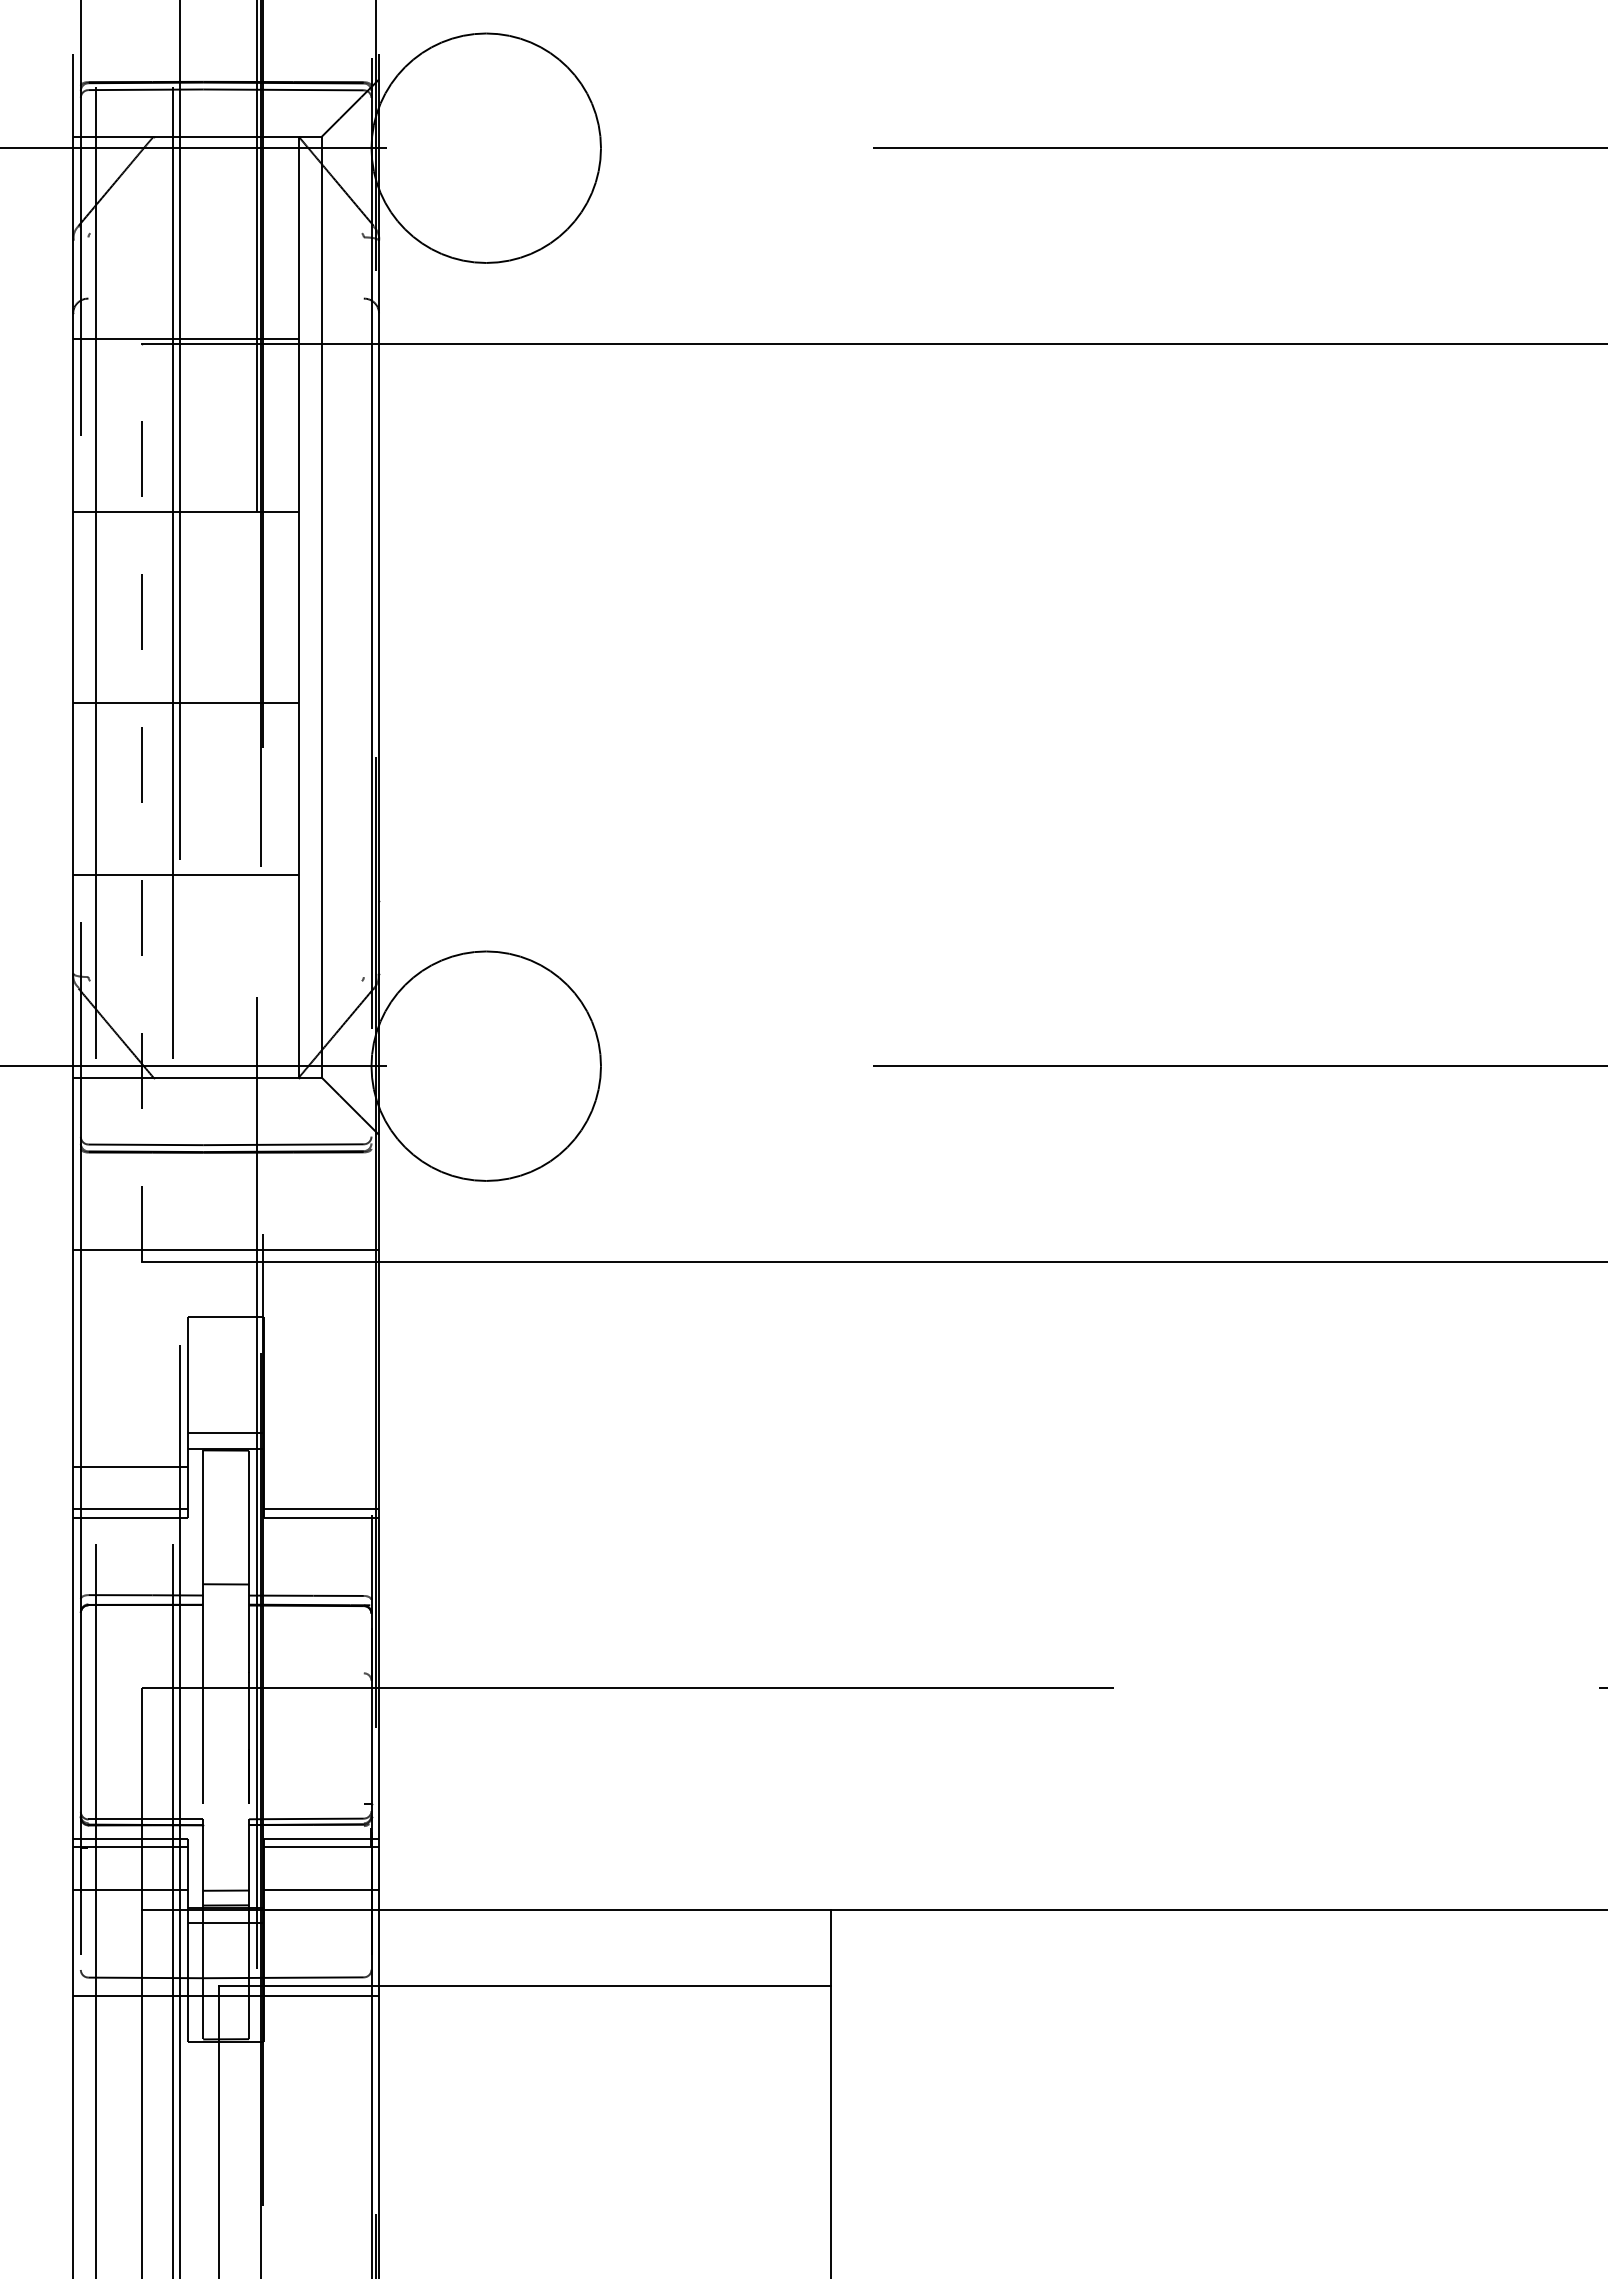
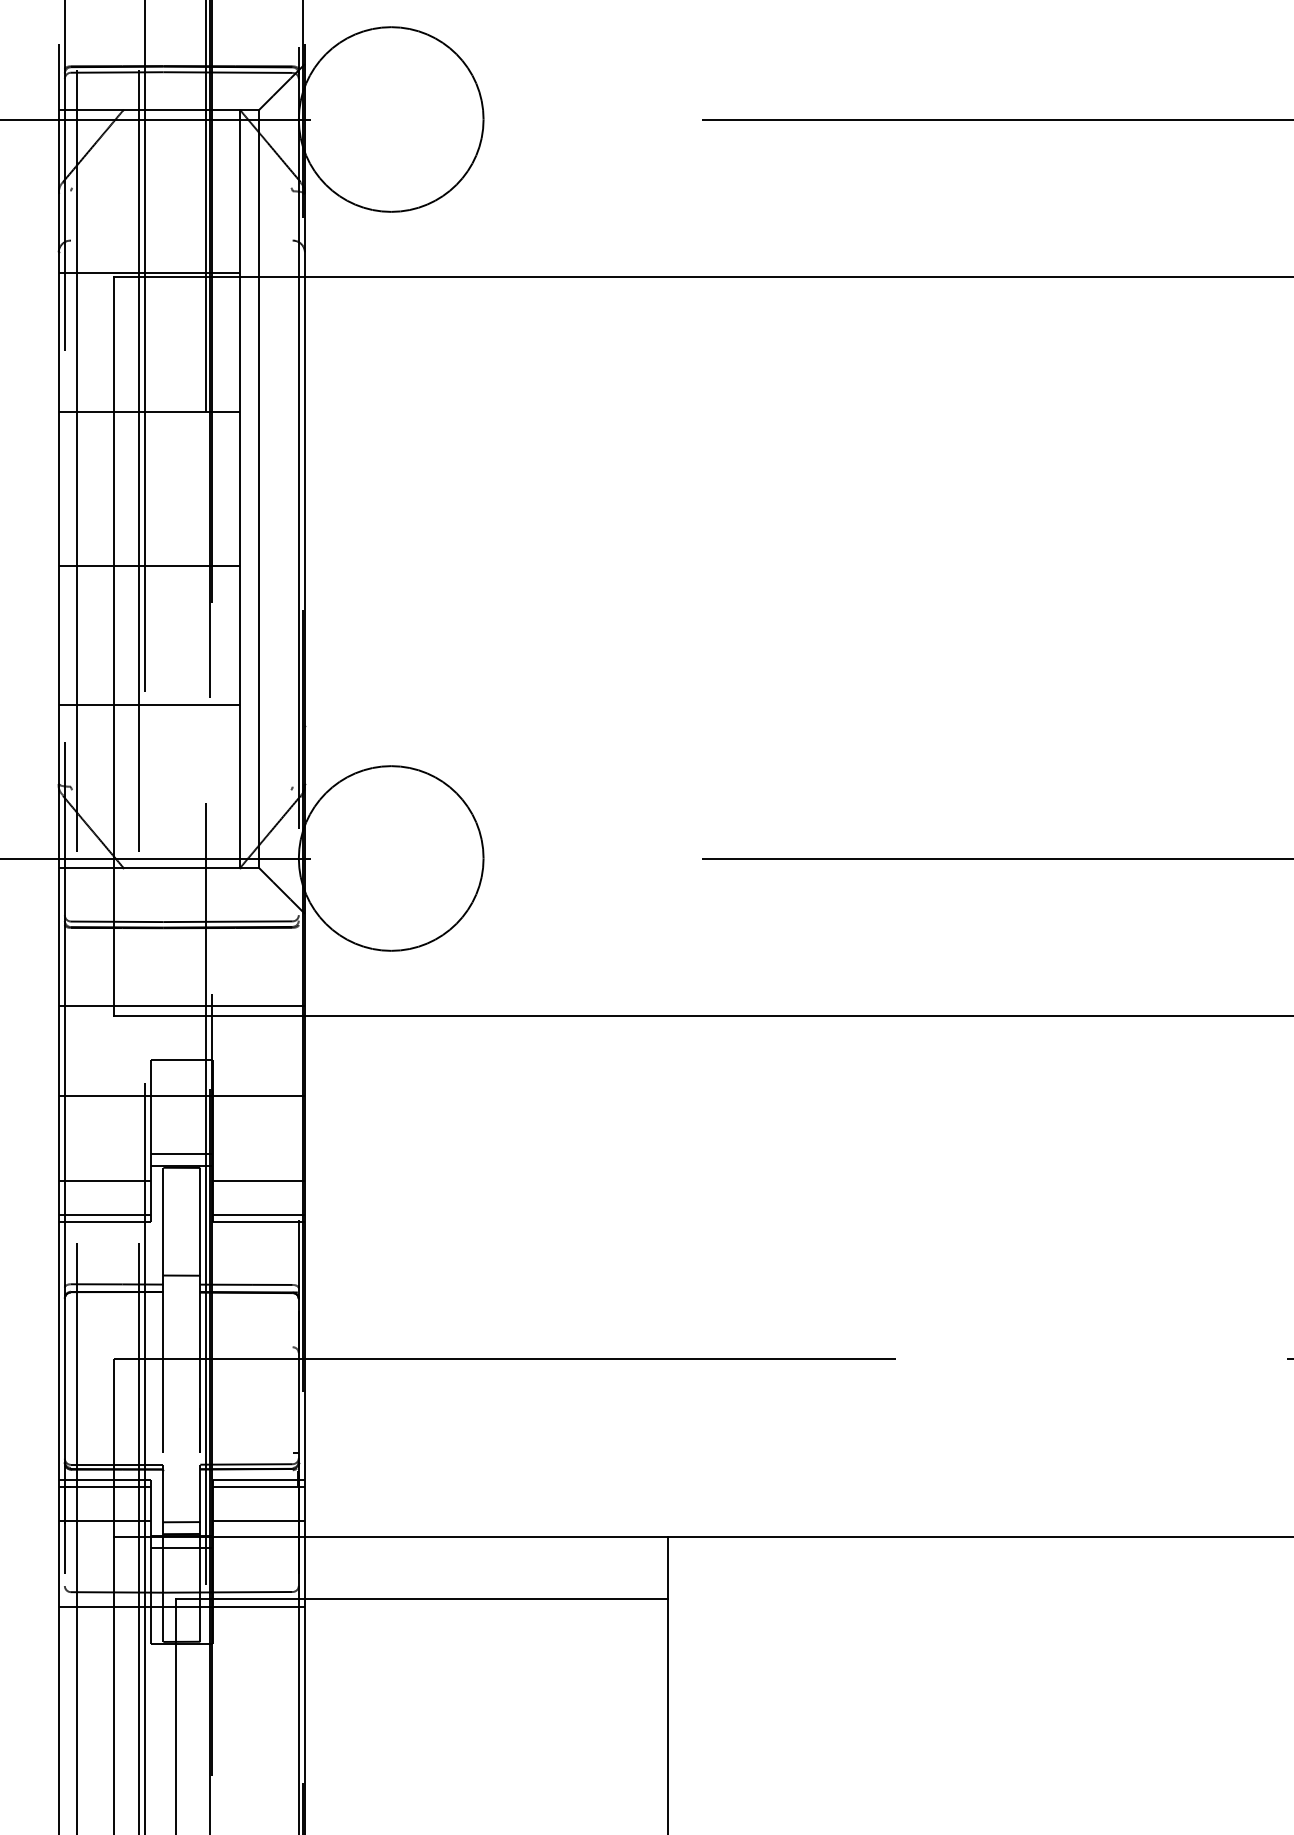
line: (142, 803) -> (114, 647), dashed -> solid
line: (226, 1360) -> (182, 1095), added
line: (321, 1466) -> (258, 1180), added

